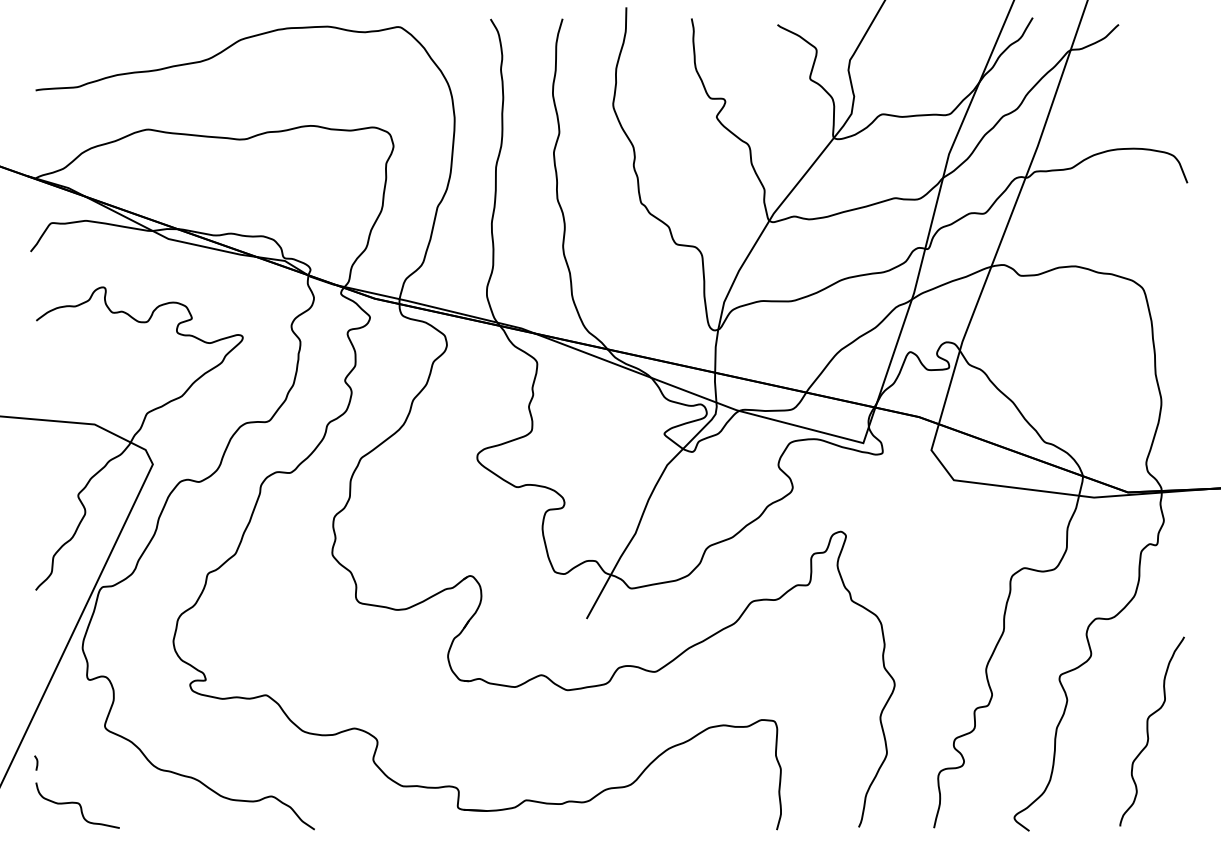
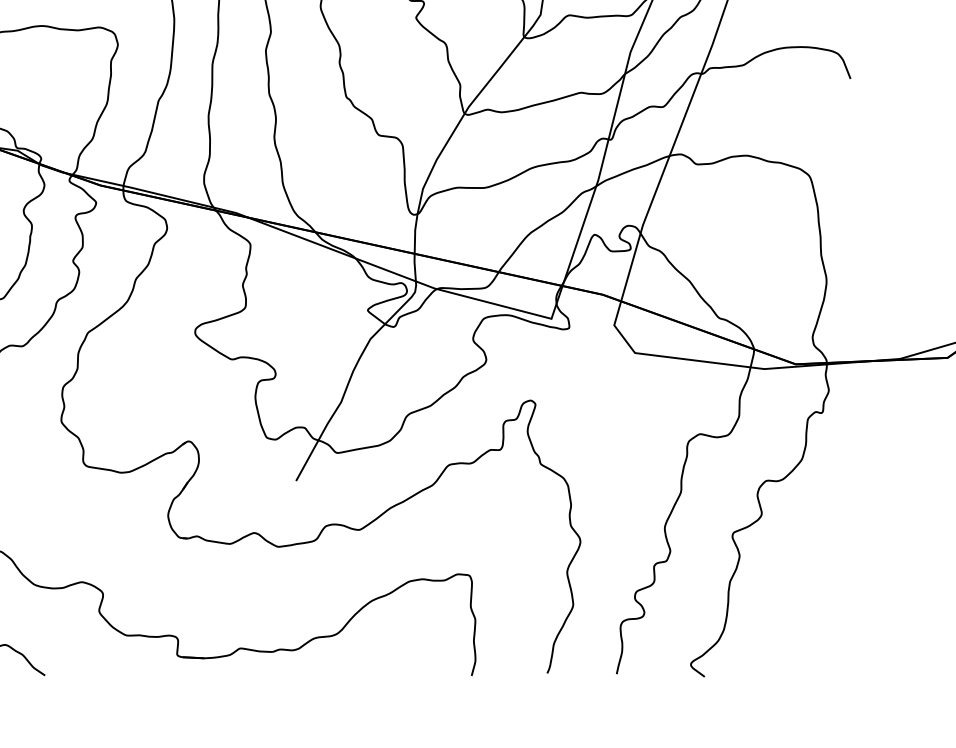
curve: (1148, 731) -> (814, 584), removed

